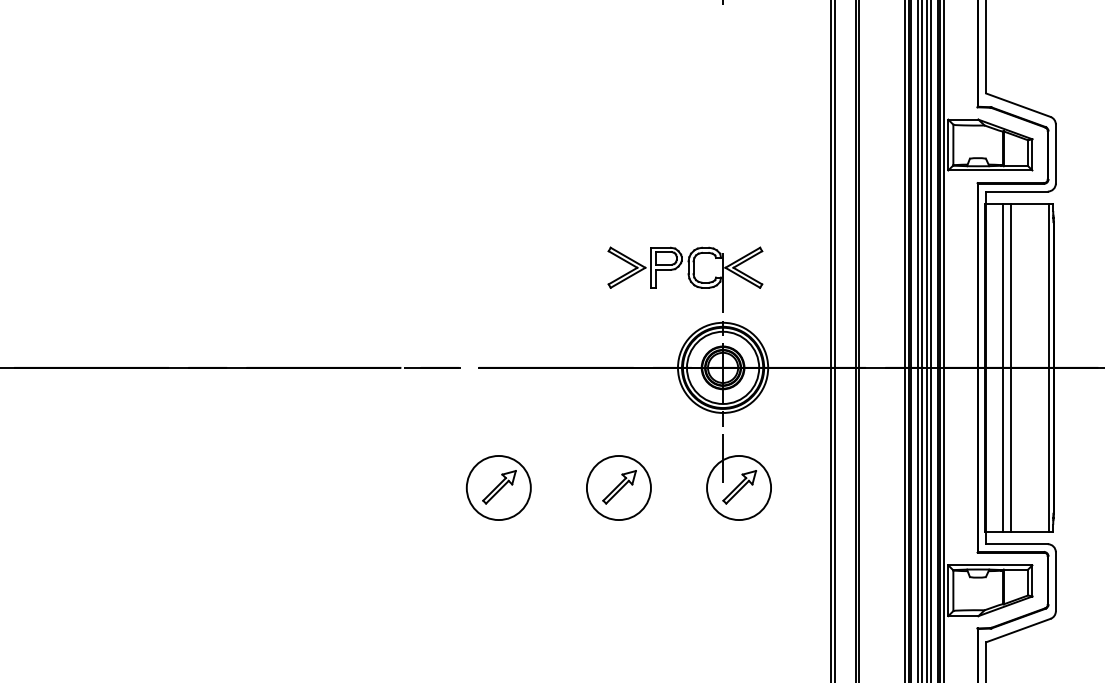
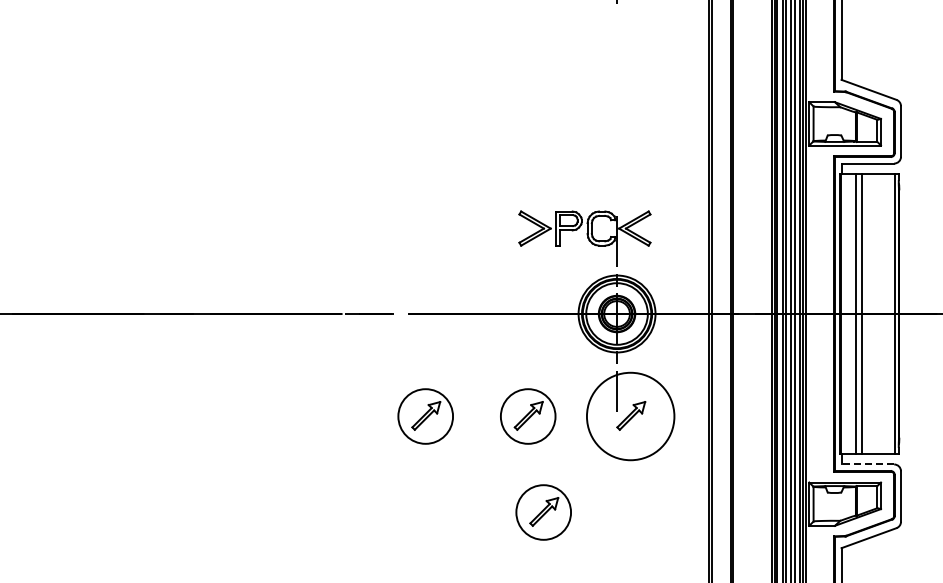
circle: (738, 487) -> (630, 416), size x1.6
line: (1016, 544) -> (867, 464), solid -> dashed
part: (636, 600) -> (543, 512), added

